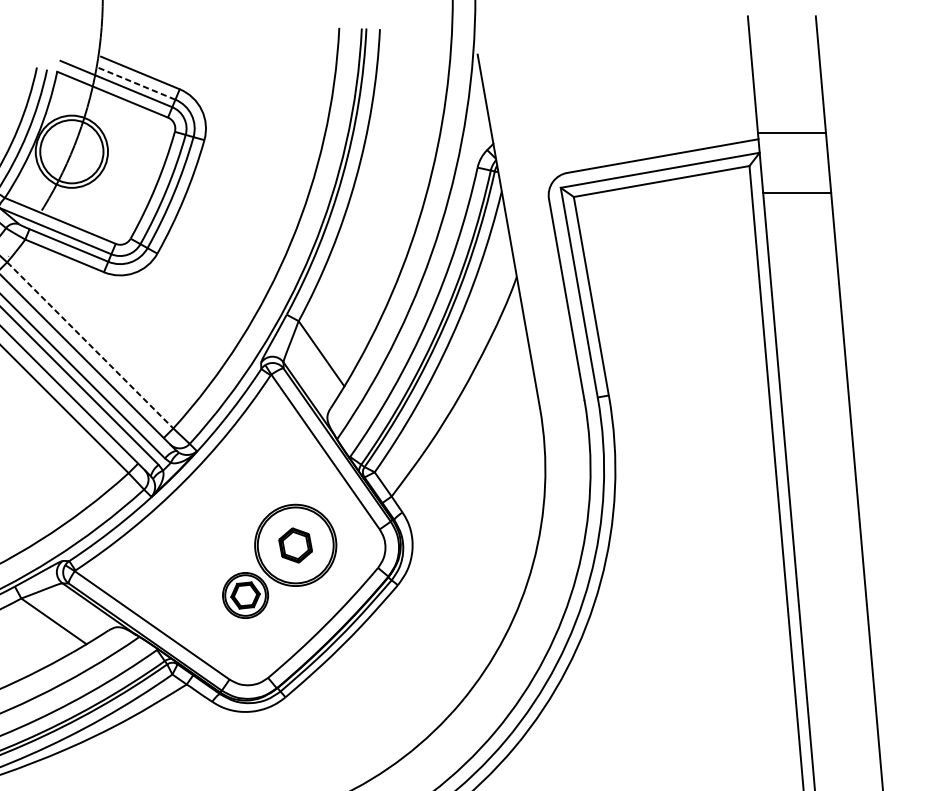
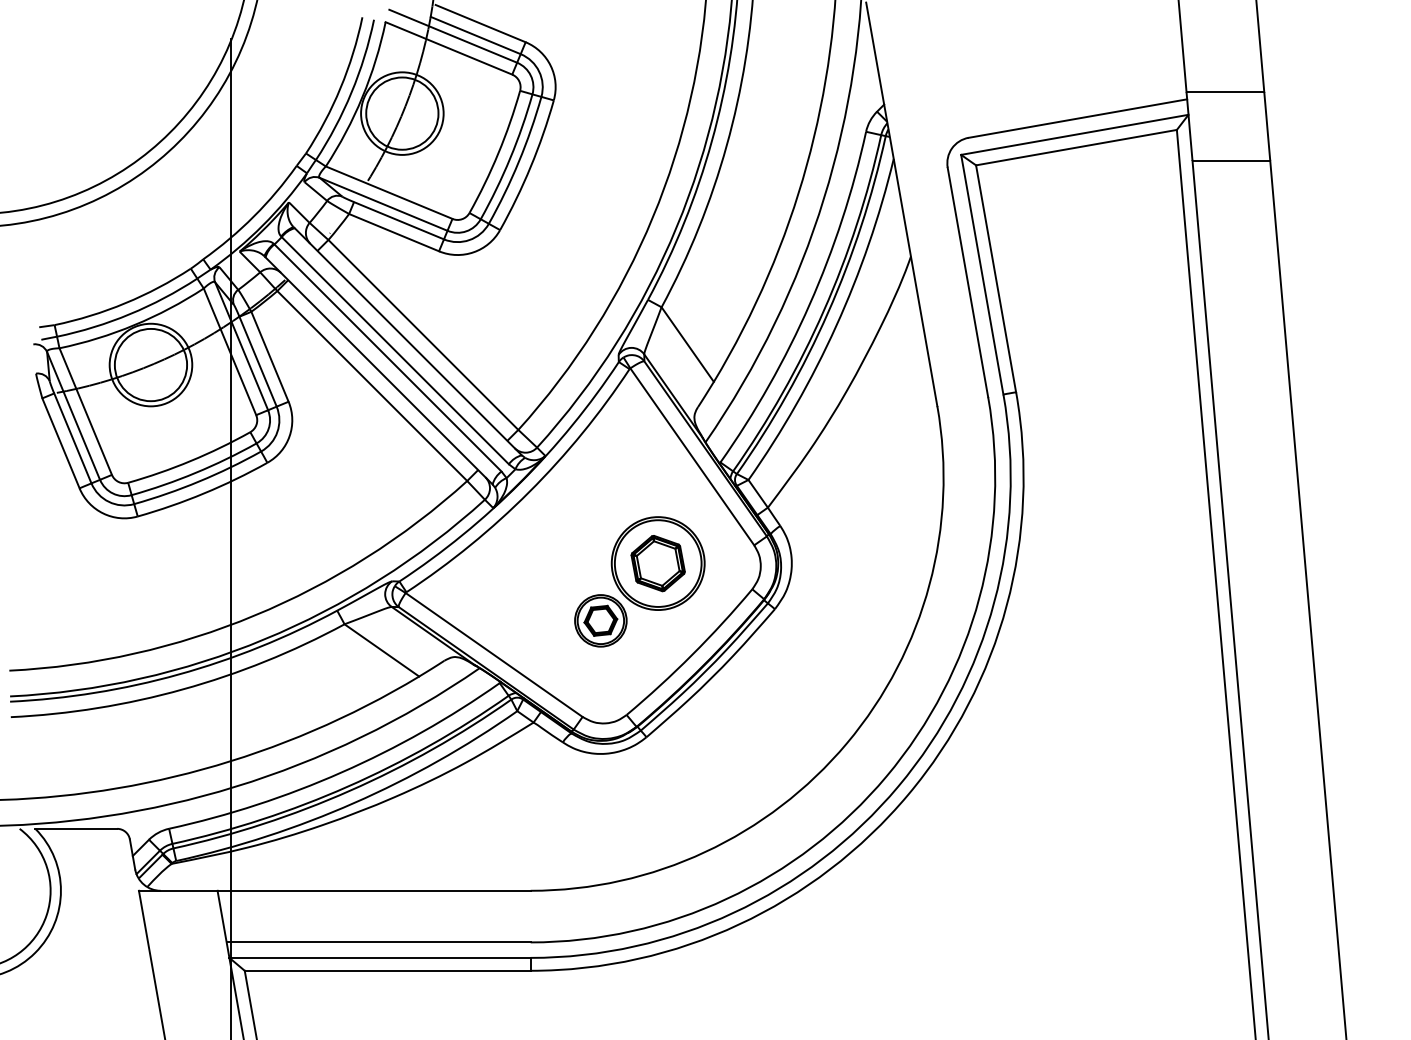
line: (135, 83) -> (475, 35), dashed -> solid
line: (90, 345) -> (423, 335), dashed -> solid
part: (295, 545) -> (657, 563), size x1.43

